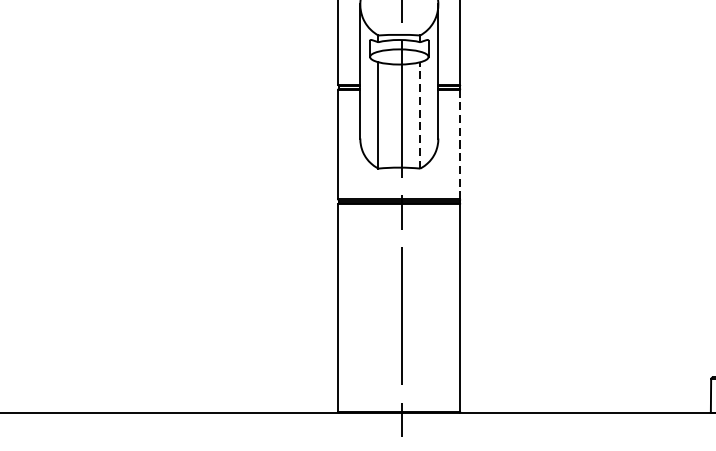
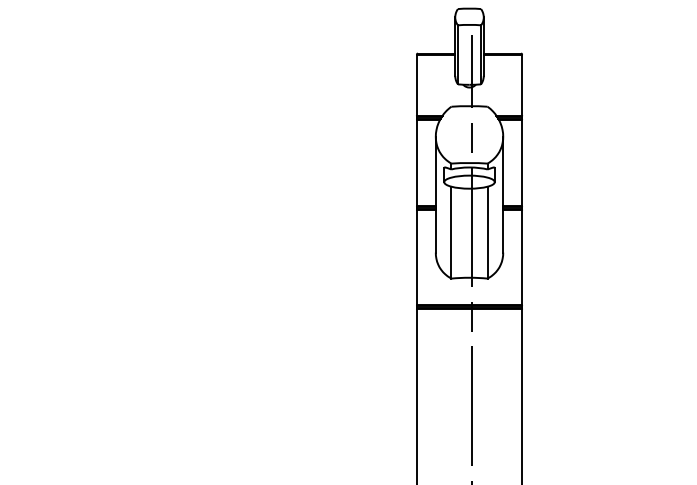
line: (420, 115) -> (487, 232), dashed -> solid
line: (460, 144) -> (522, 257), dashed -> solid

